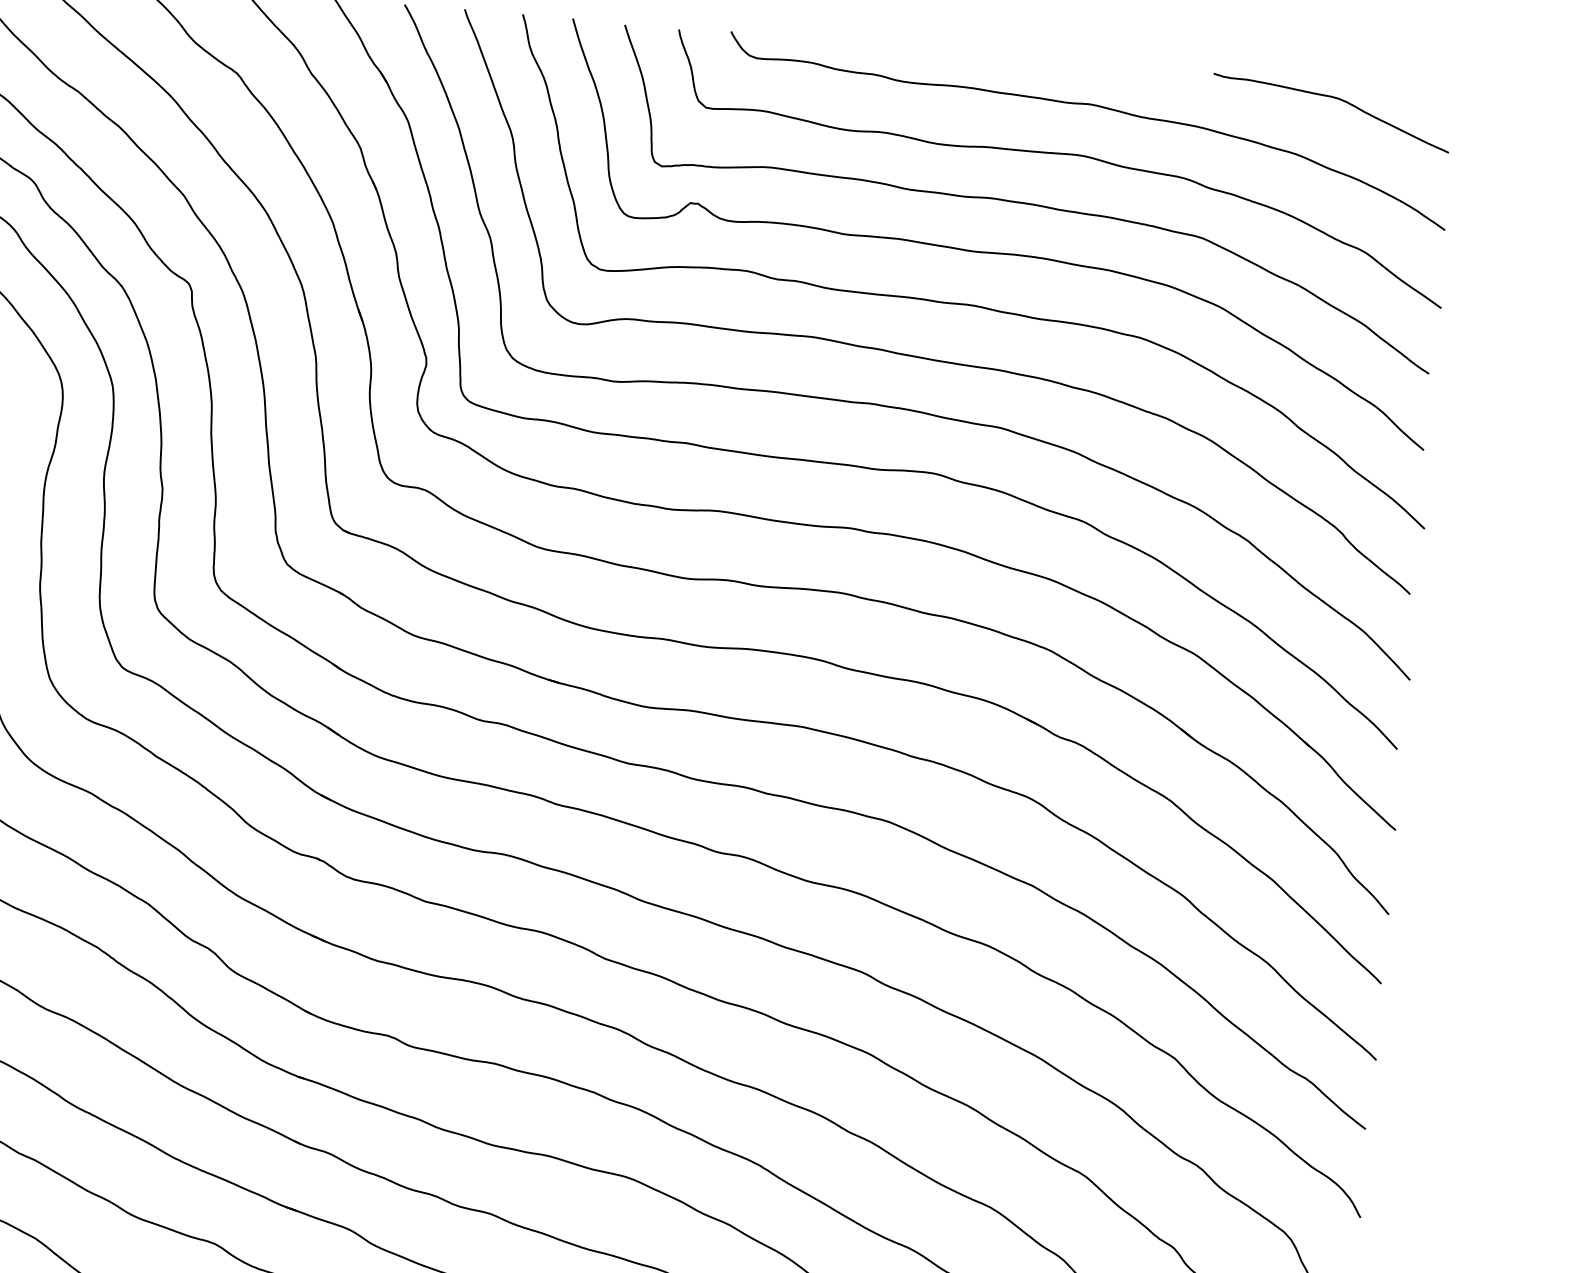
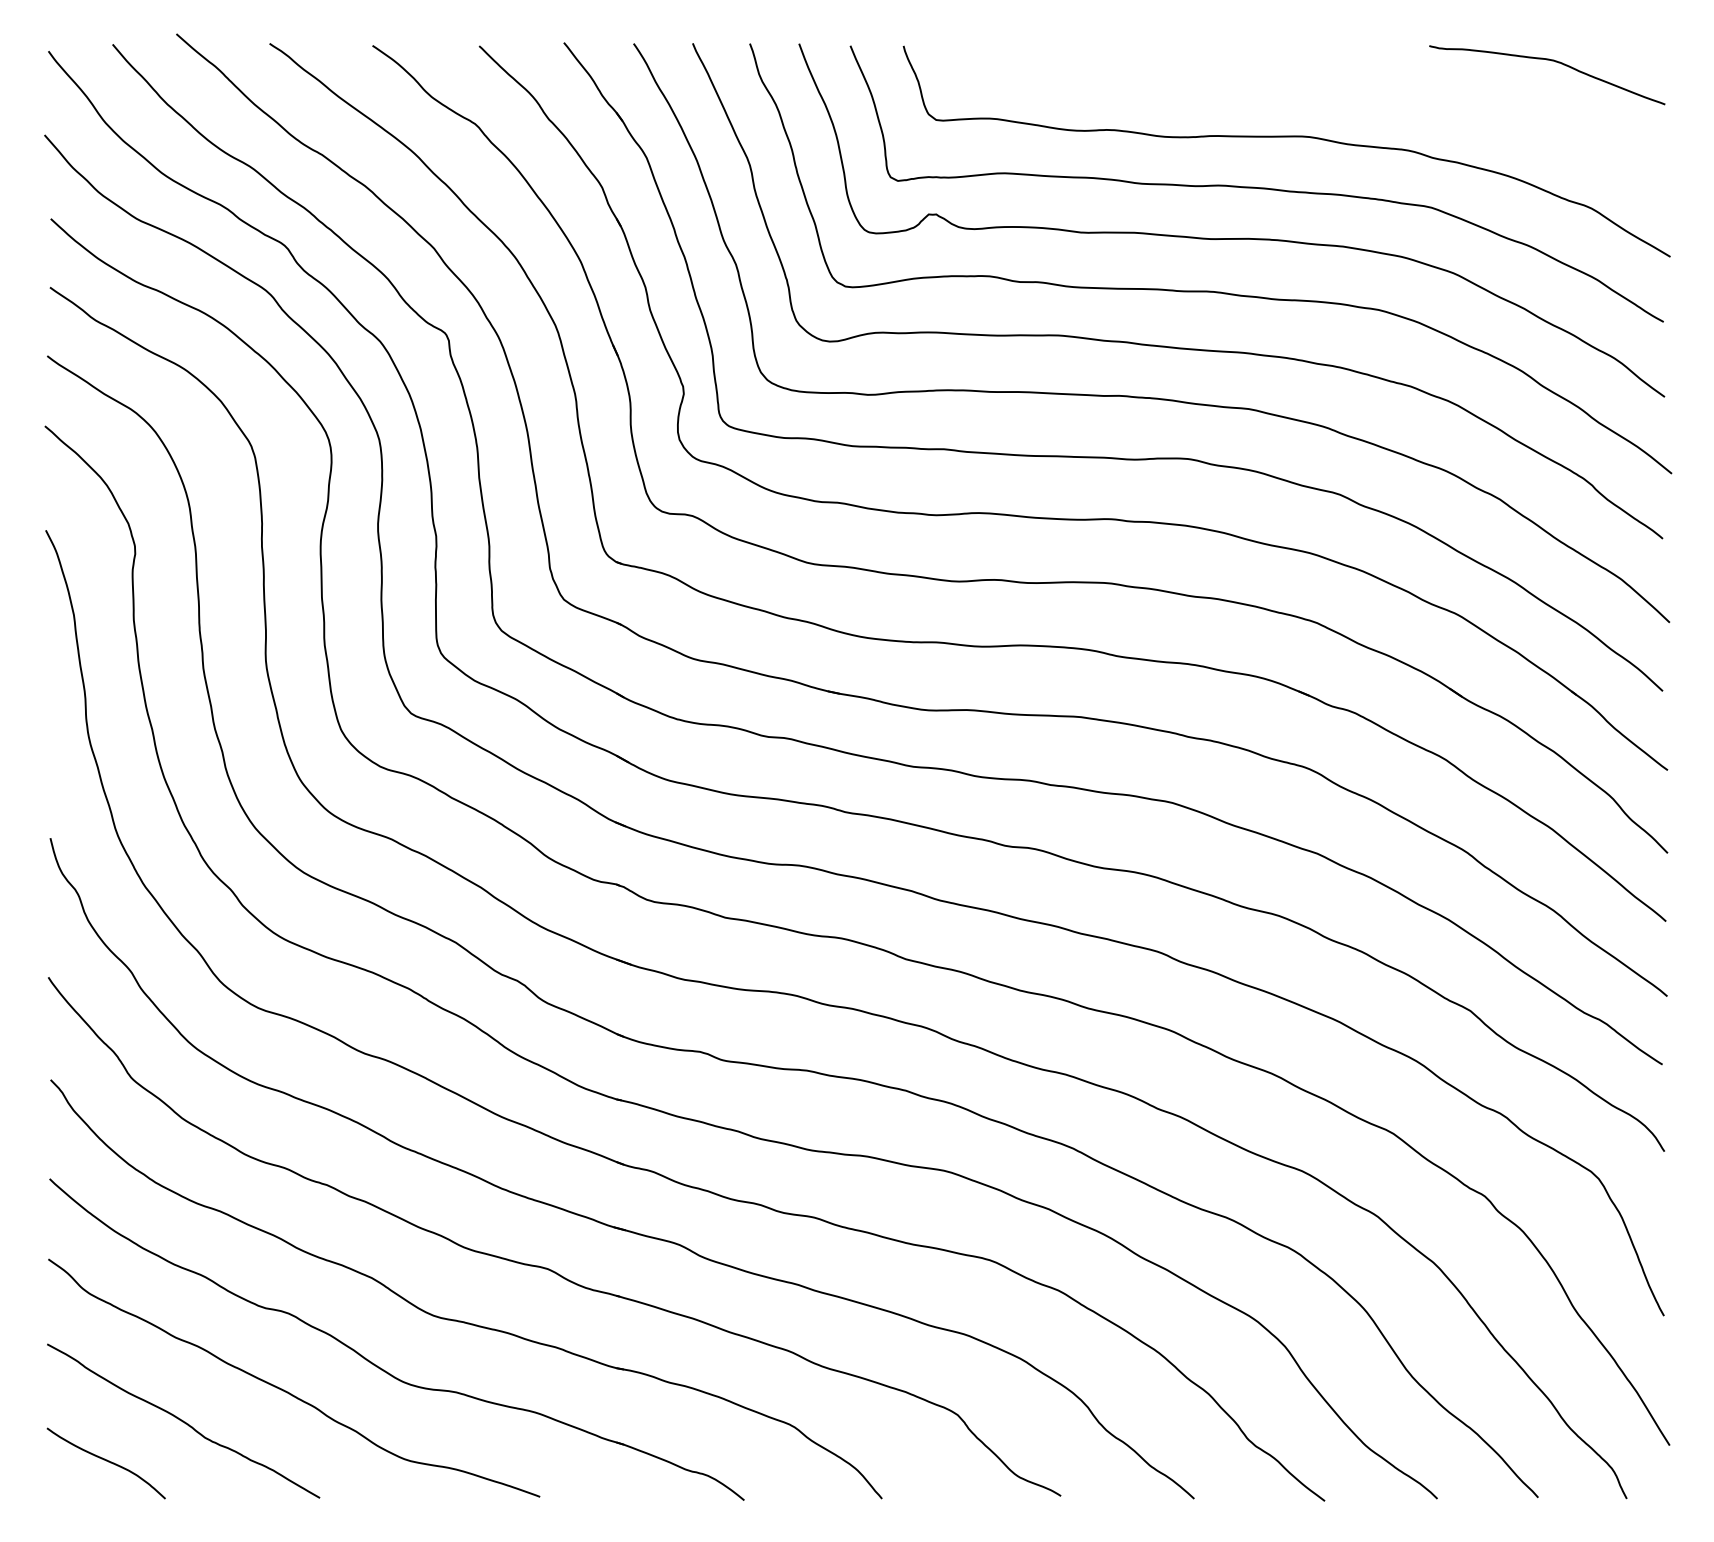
curve: (1091, 106) -> (1312, 87), removed

